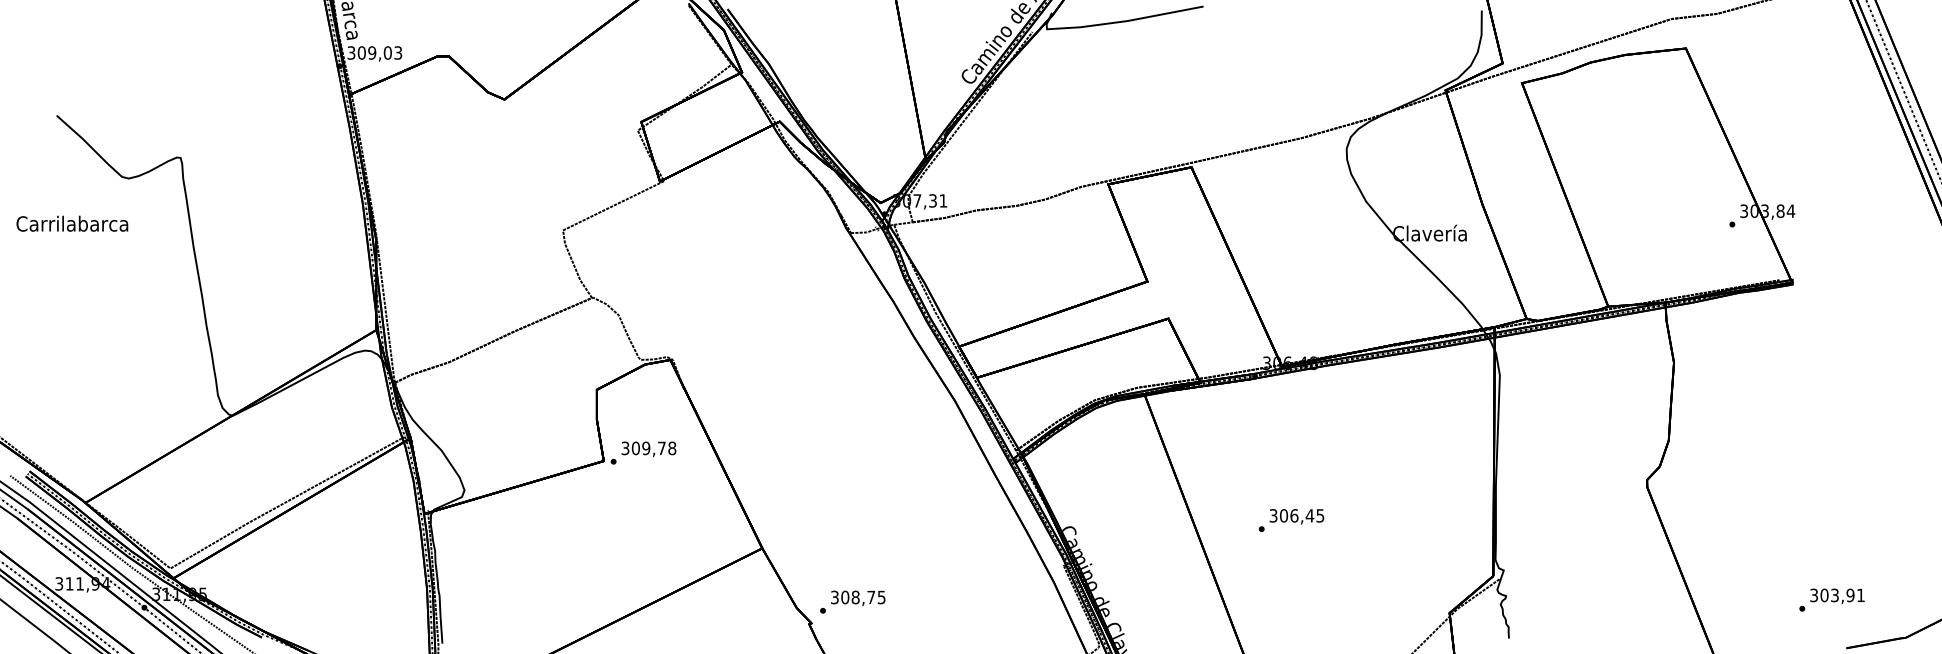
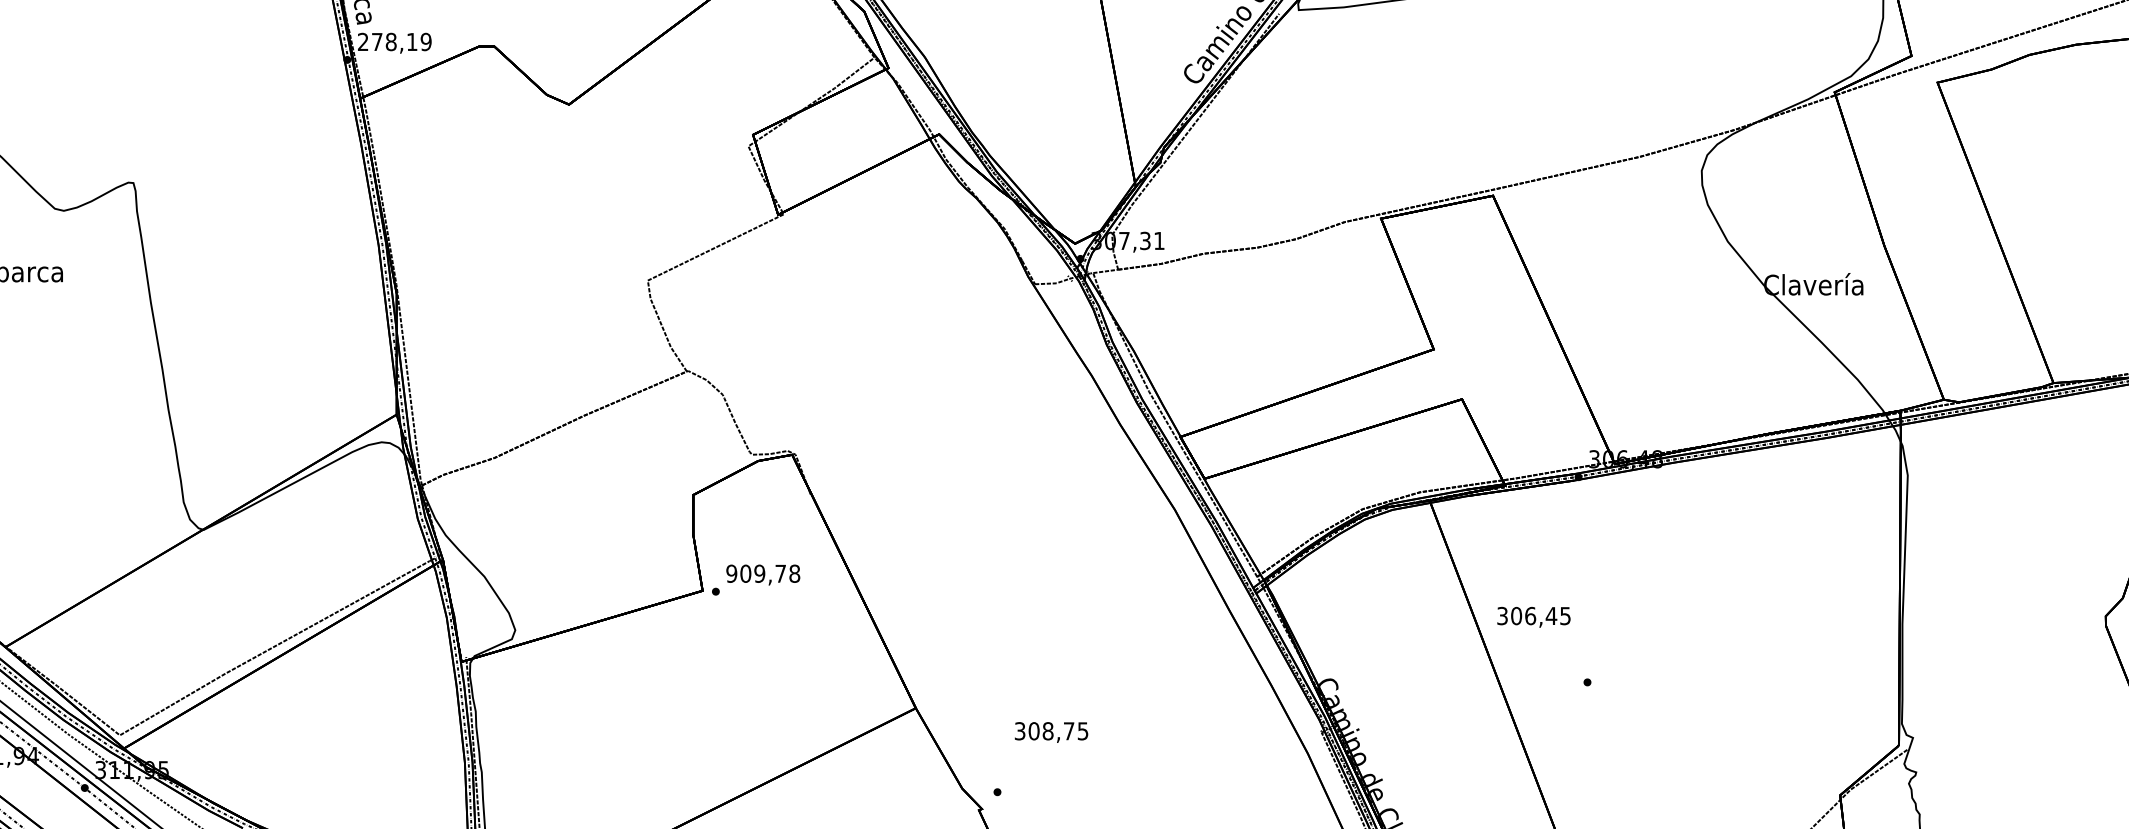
text: (374, 52) -> (394, 41), 309,03 -> 278,19
text: (625, 447) -> (731, 572), 309,78 -> 909,78
text: (1296, 516) -> (1533, 616), moved
text: (858, 598) -> (1051, 732), moved

